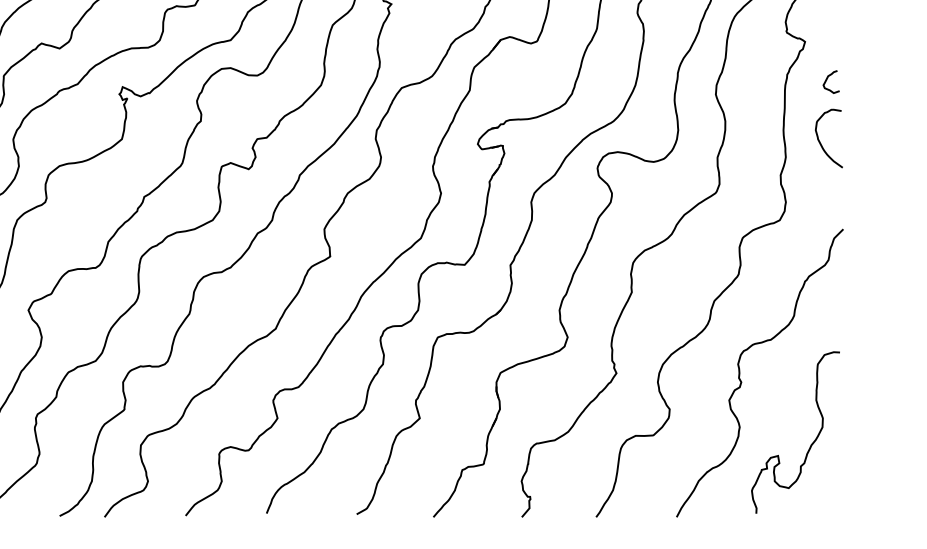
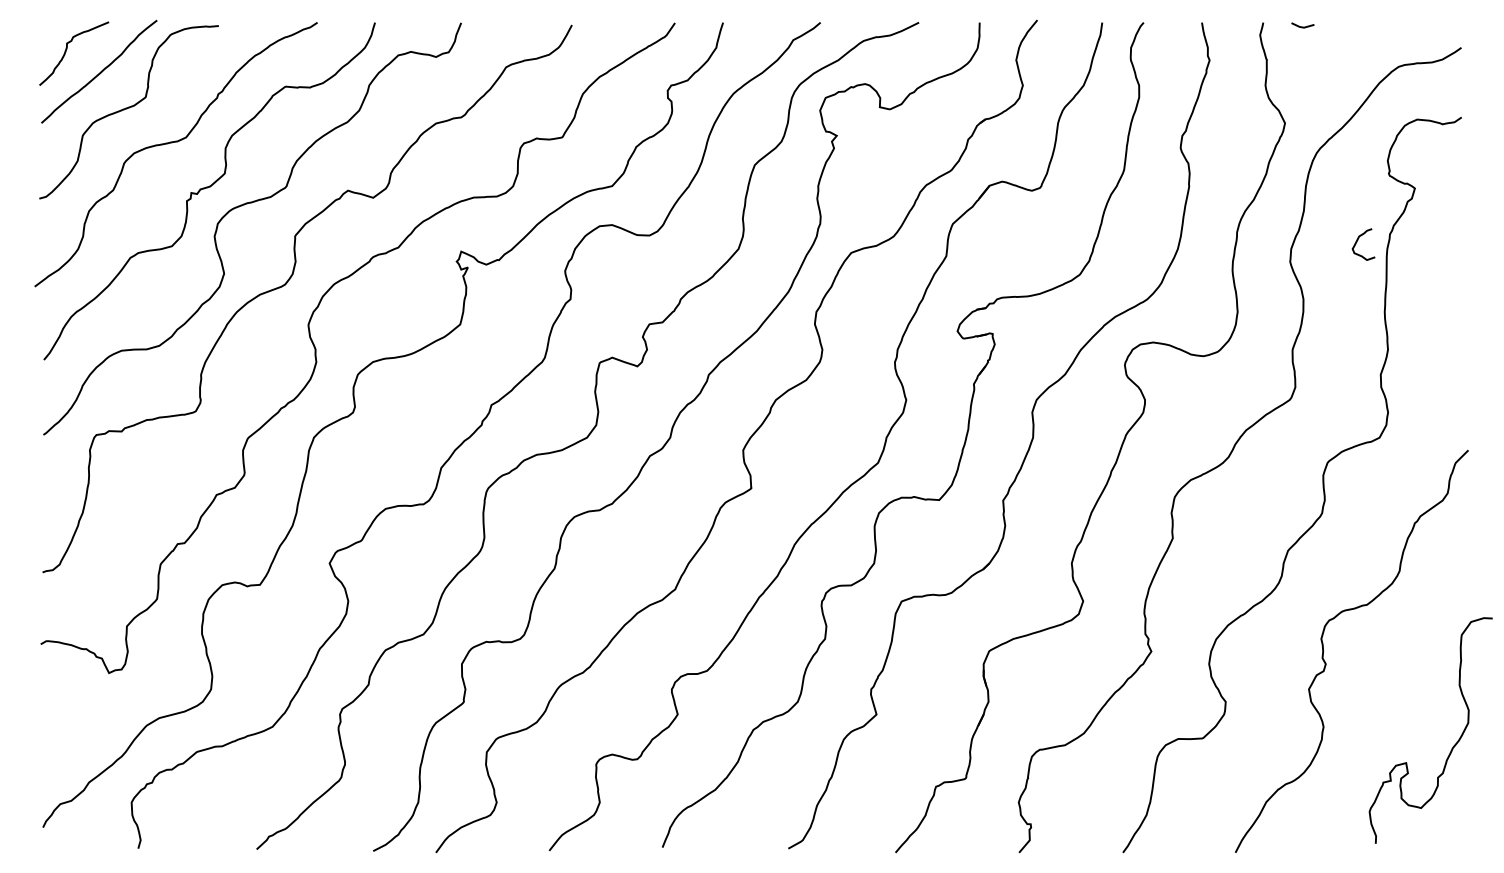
curve: (826, 80) -> (1357, 242), moved
curve: (820, 142) -> (1436, 328), removed
curve: (811, 444) -> (1452, 746), moved

